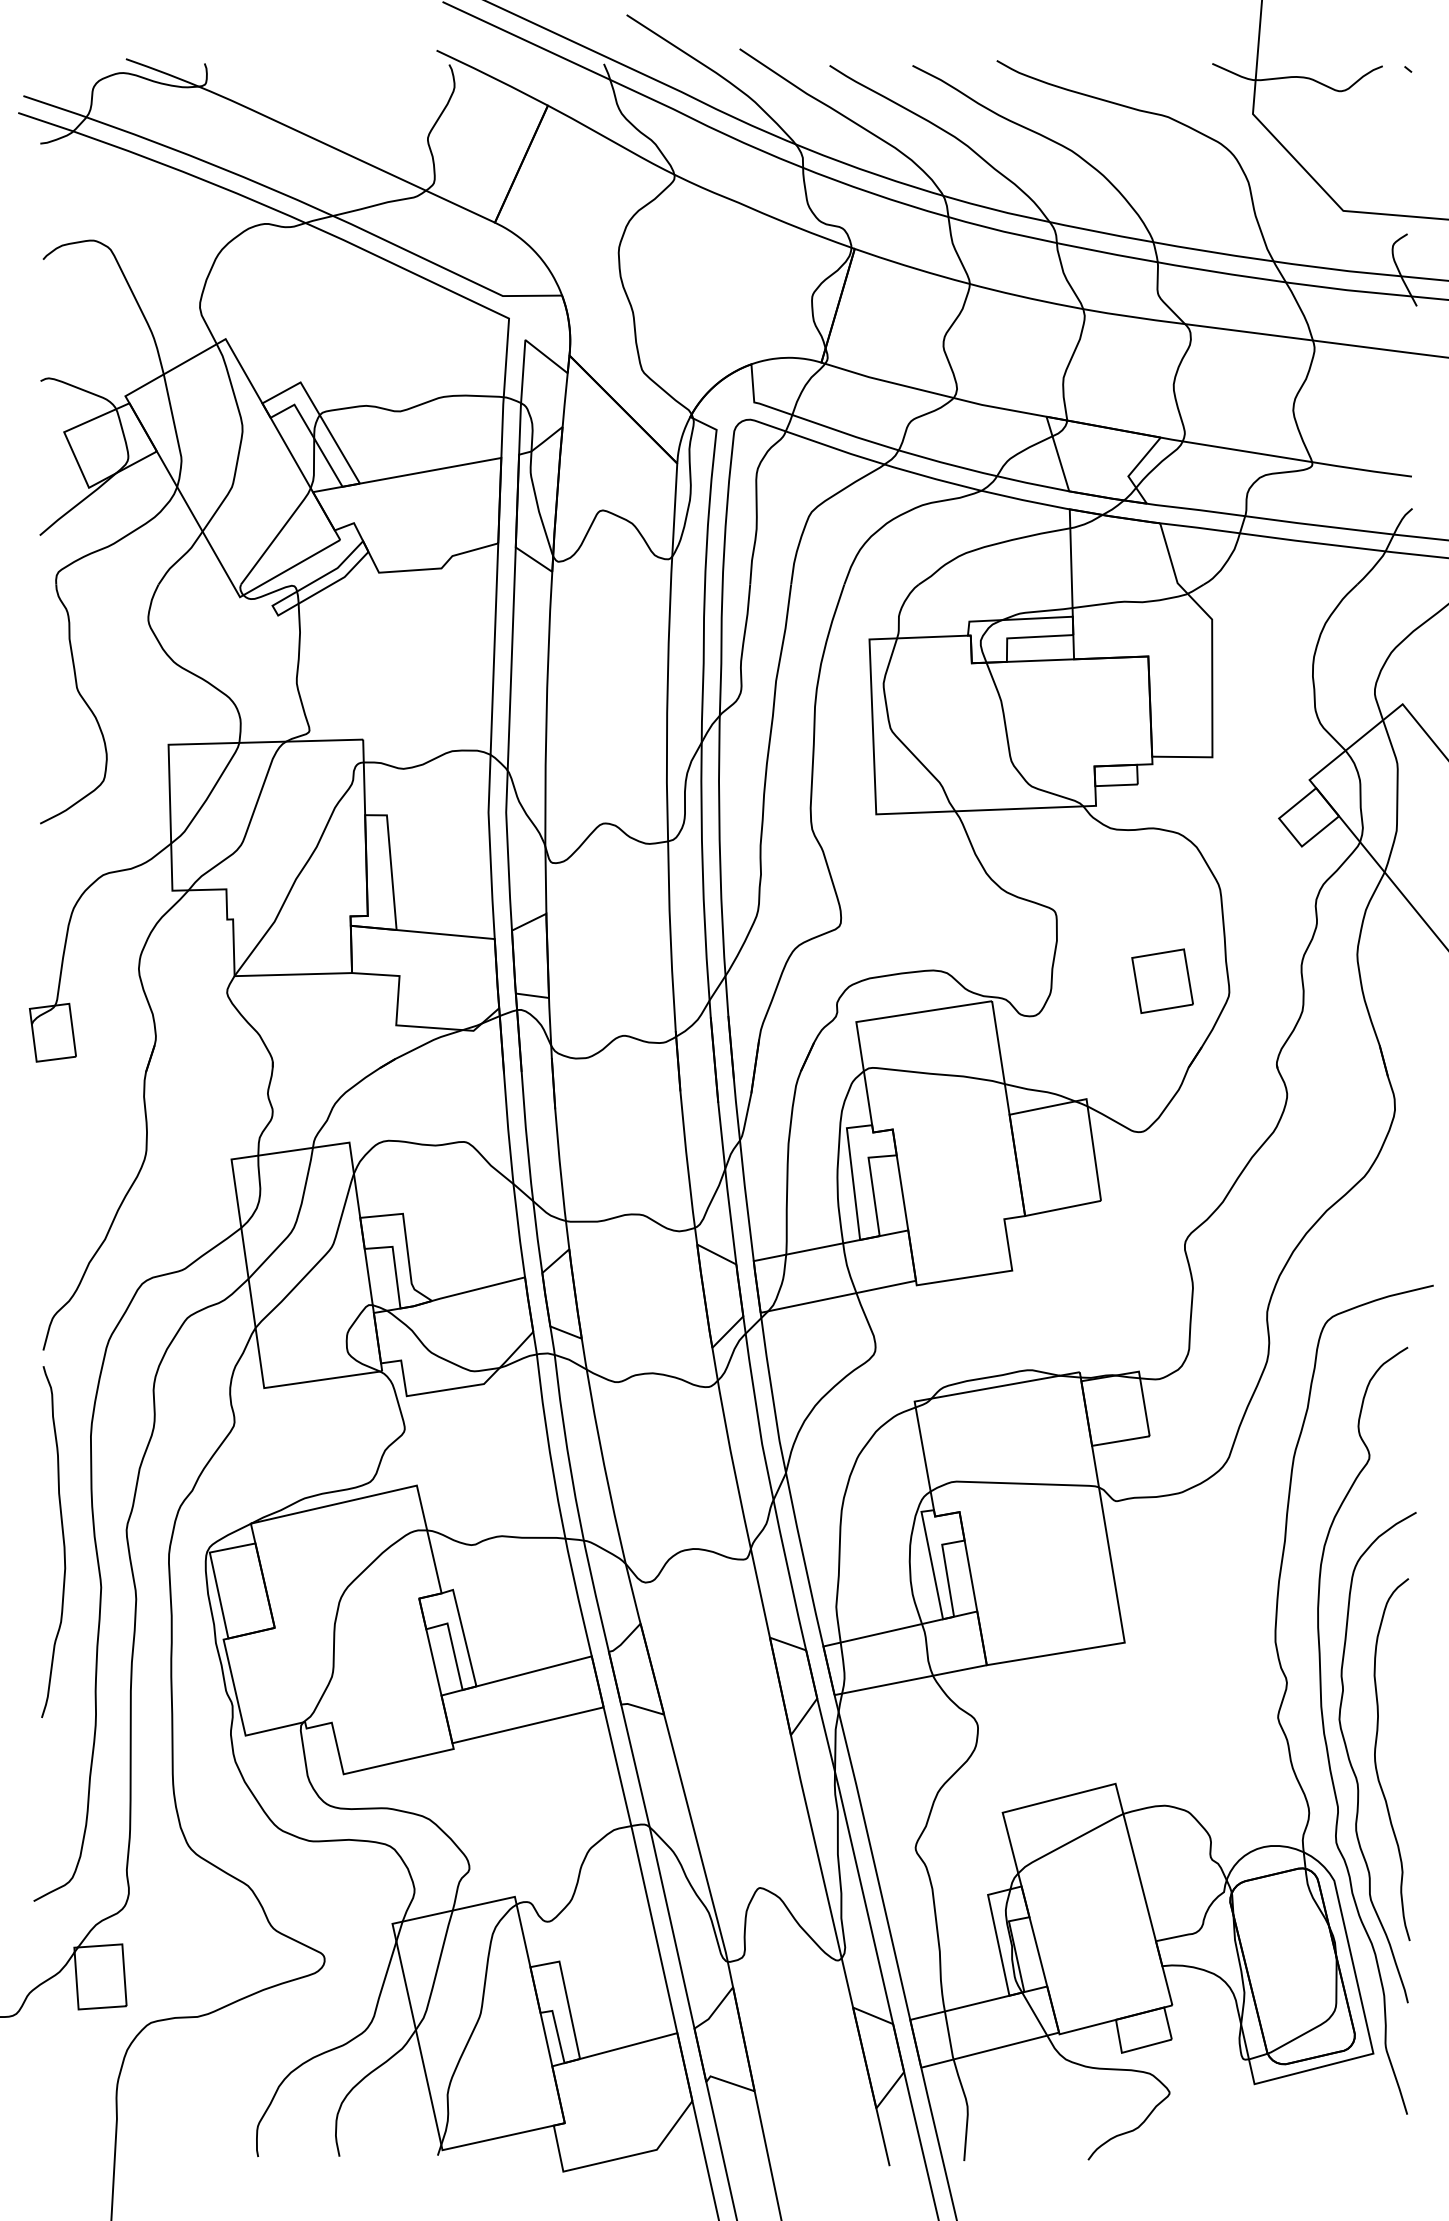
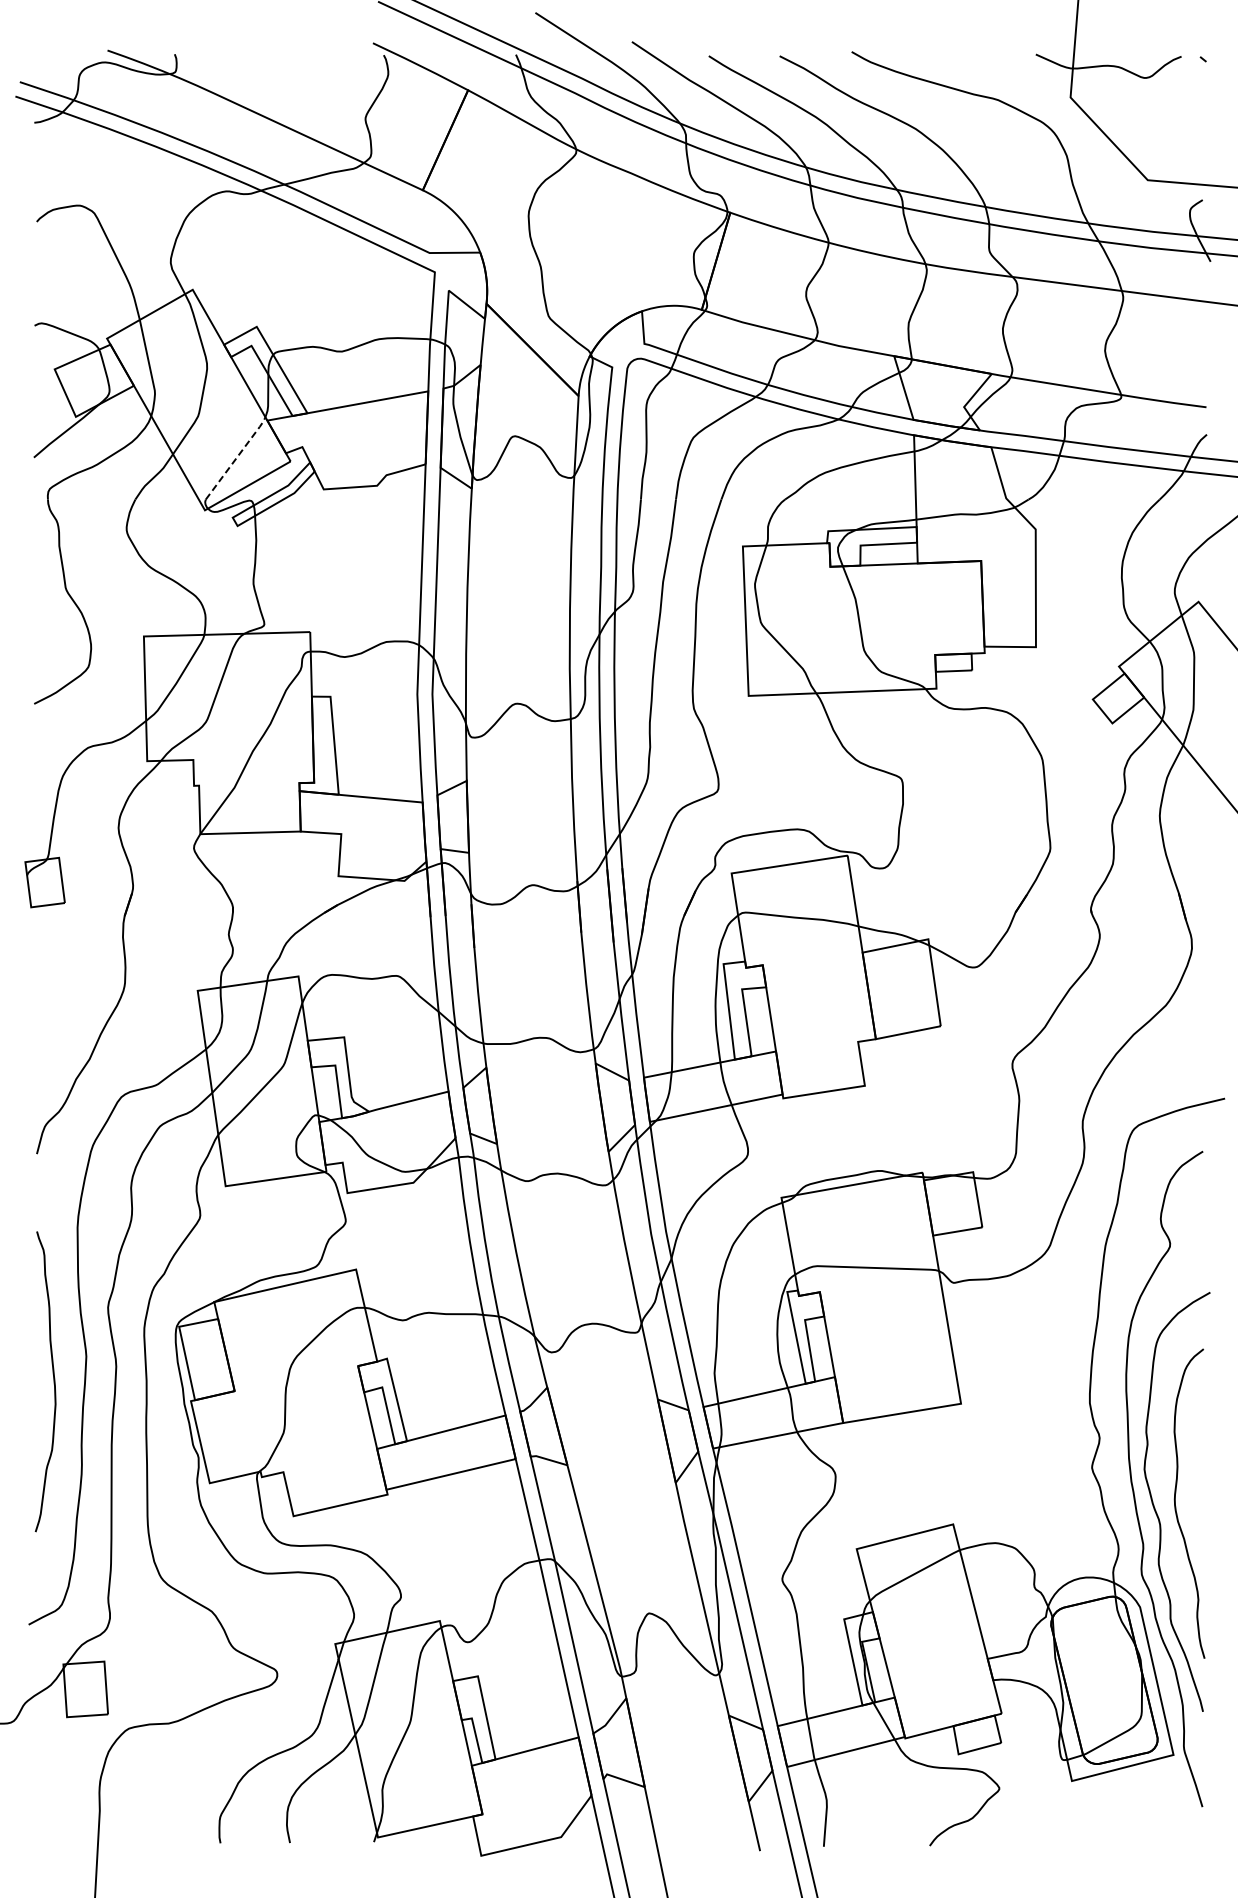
line: (278, 535) -> (237, 457), solid -> dashed
part: (1162, 981) -> (993, 838), removed
curve: (62, 1541) -> (53, 1381), moved

